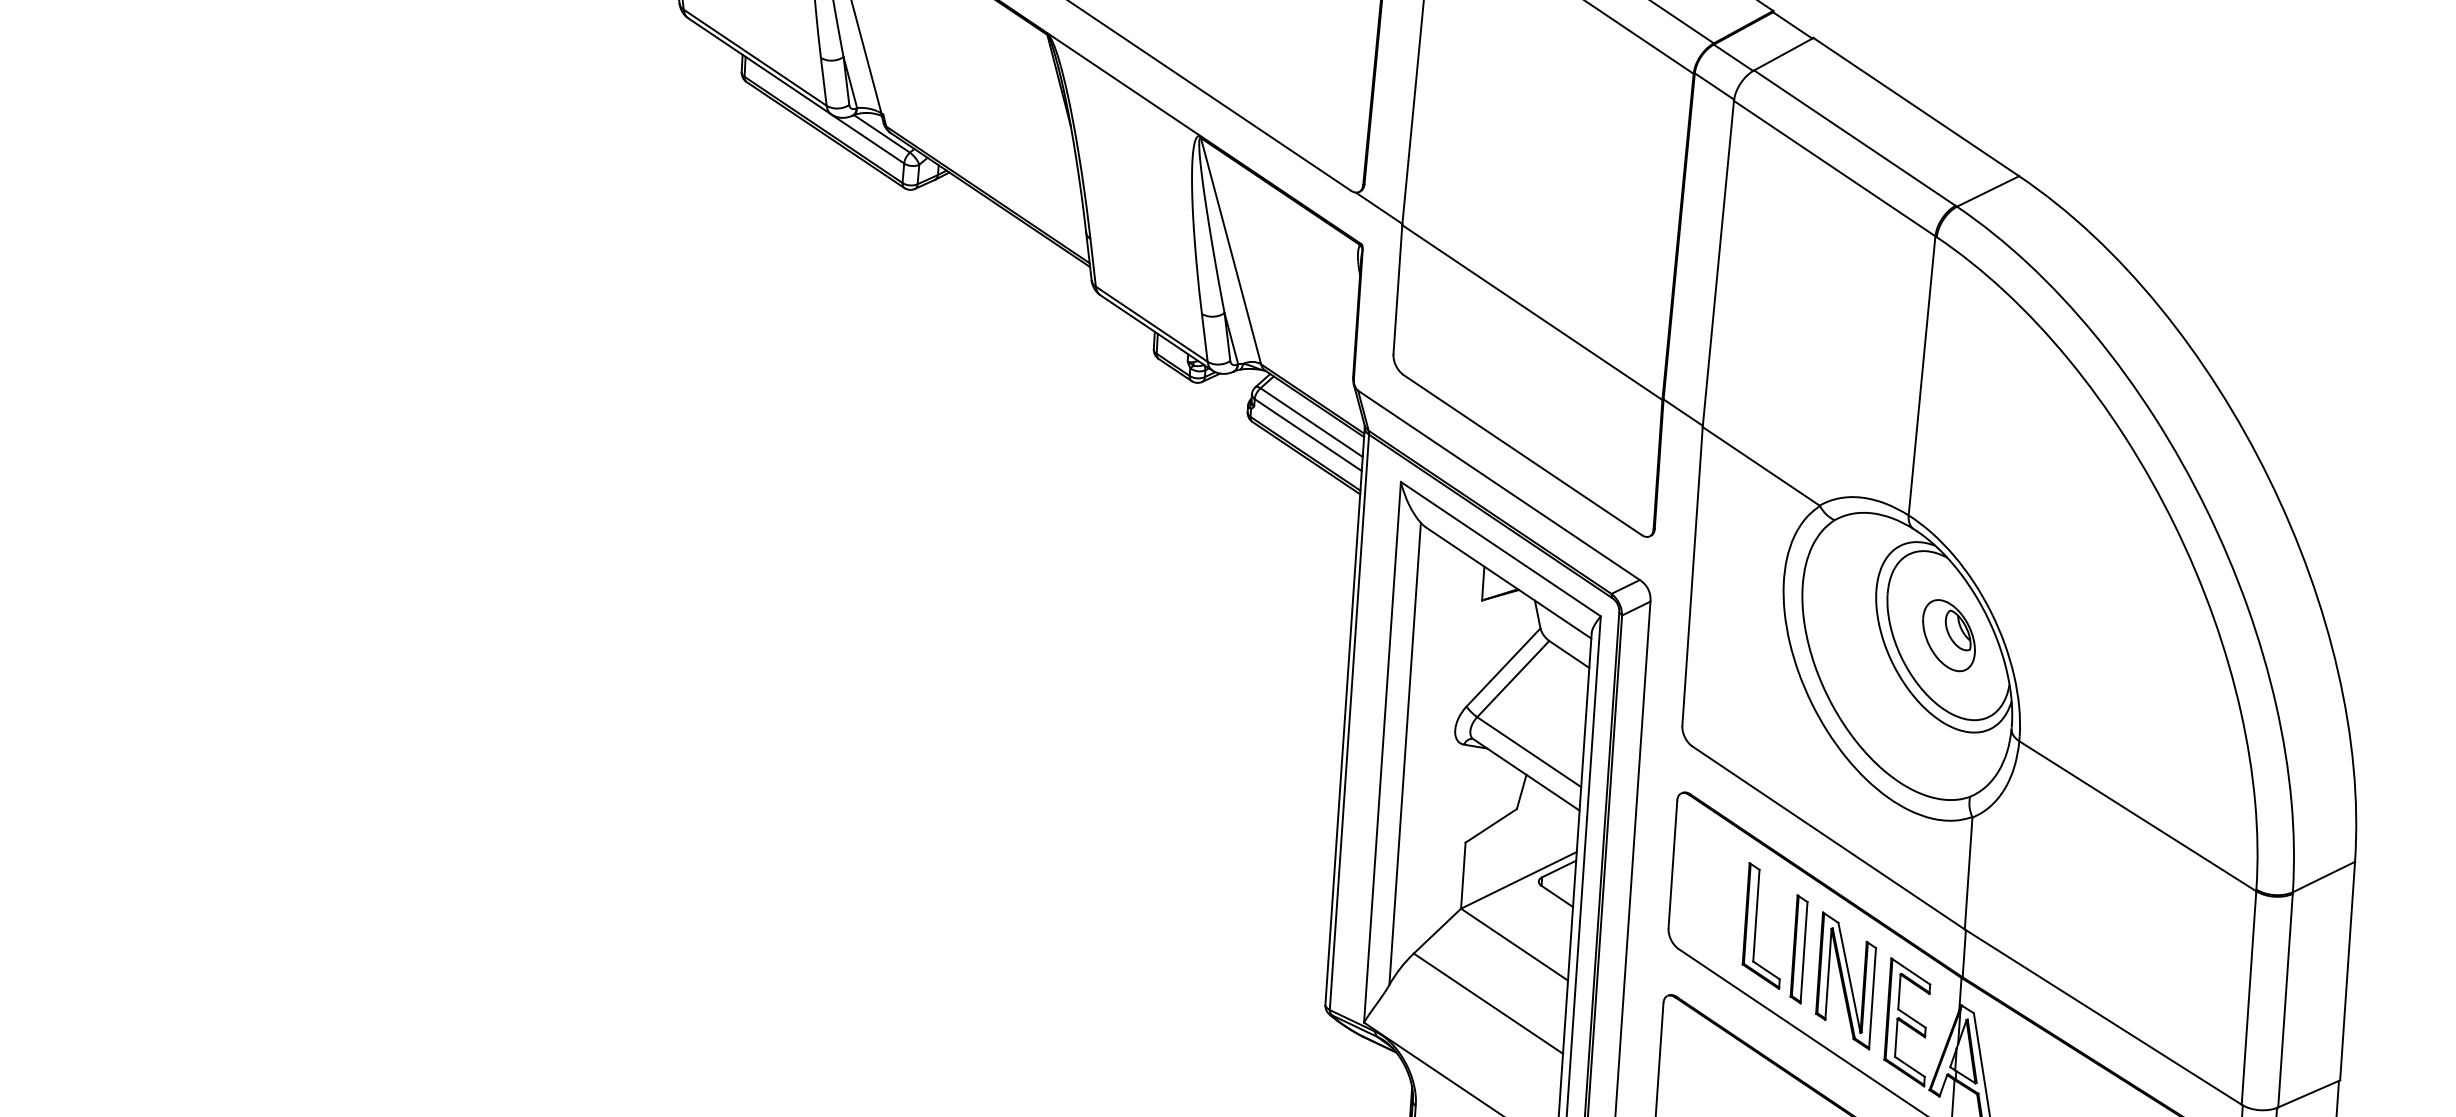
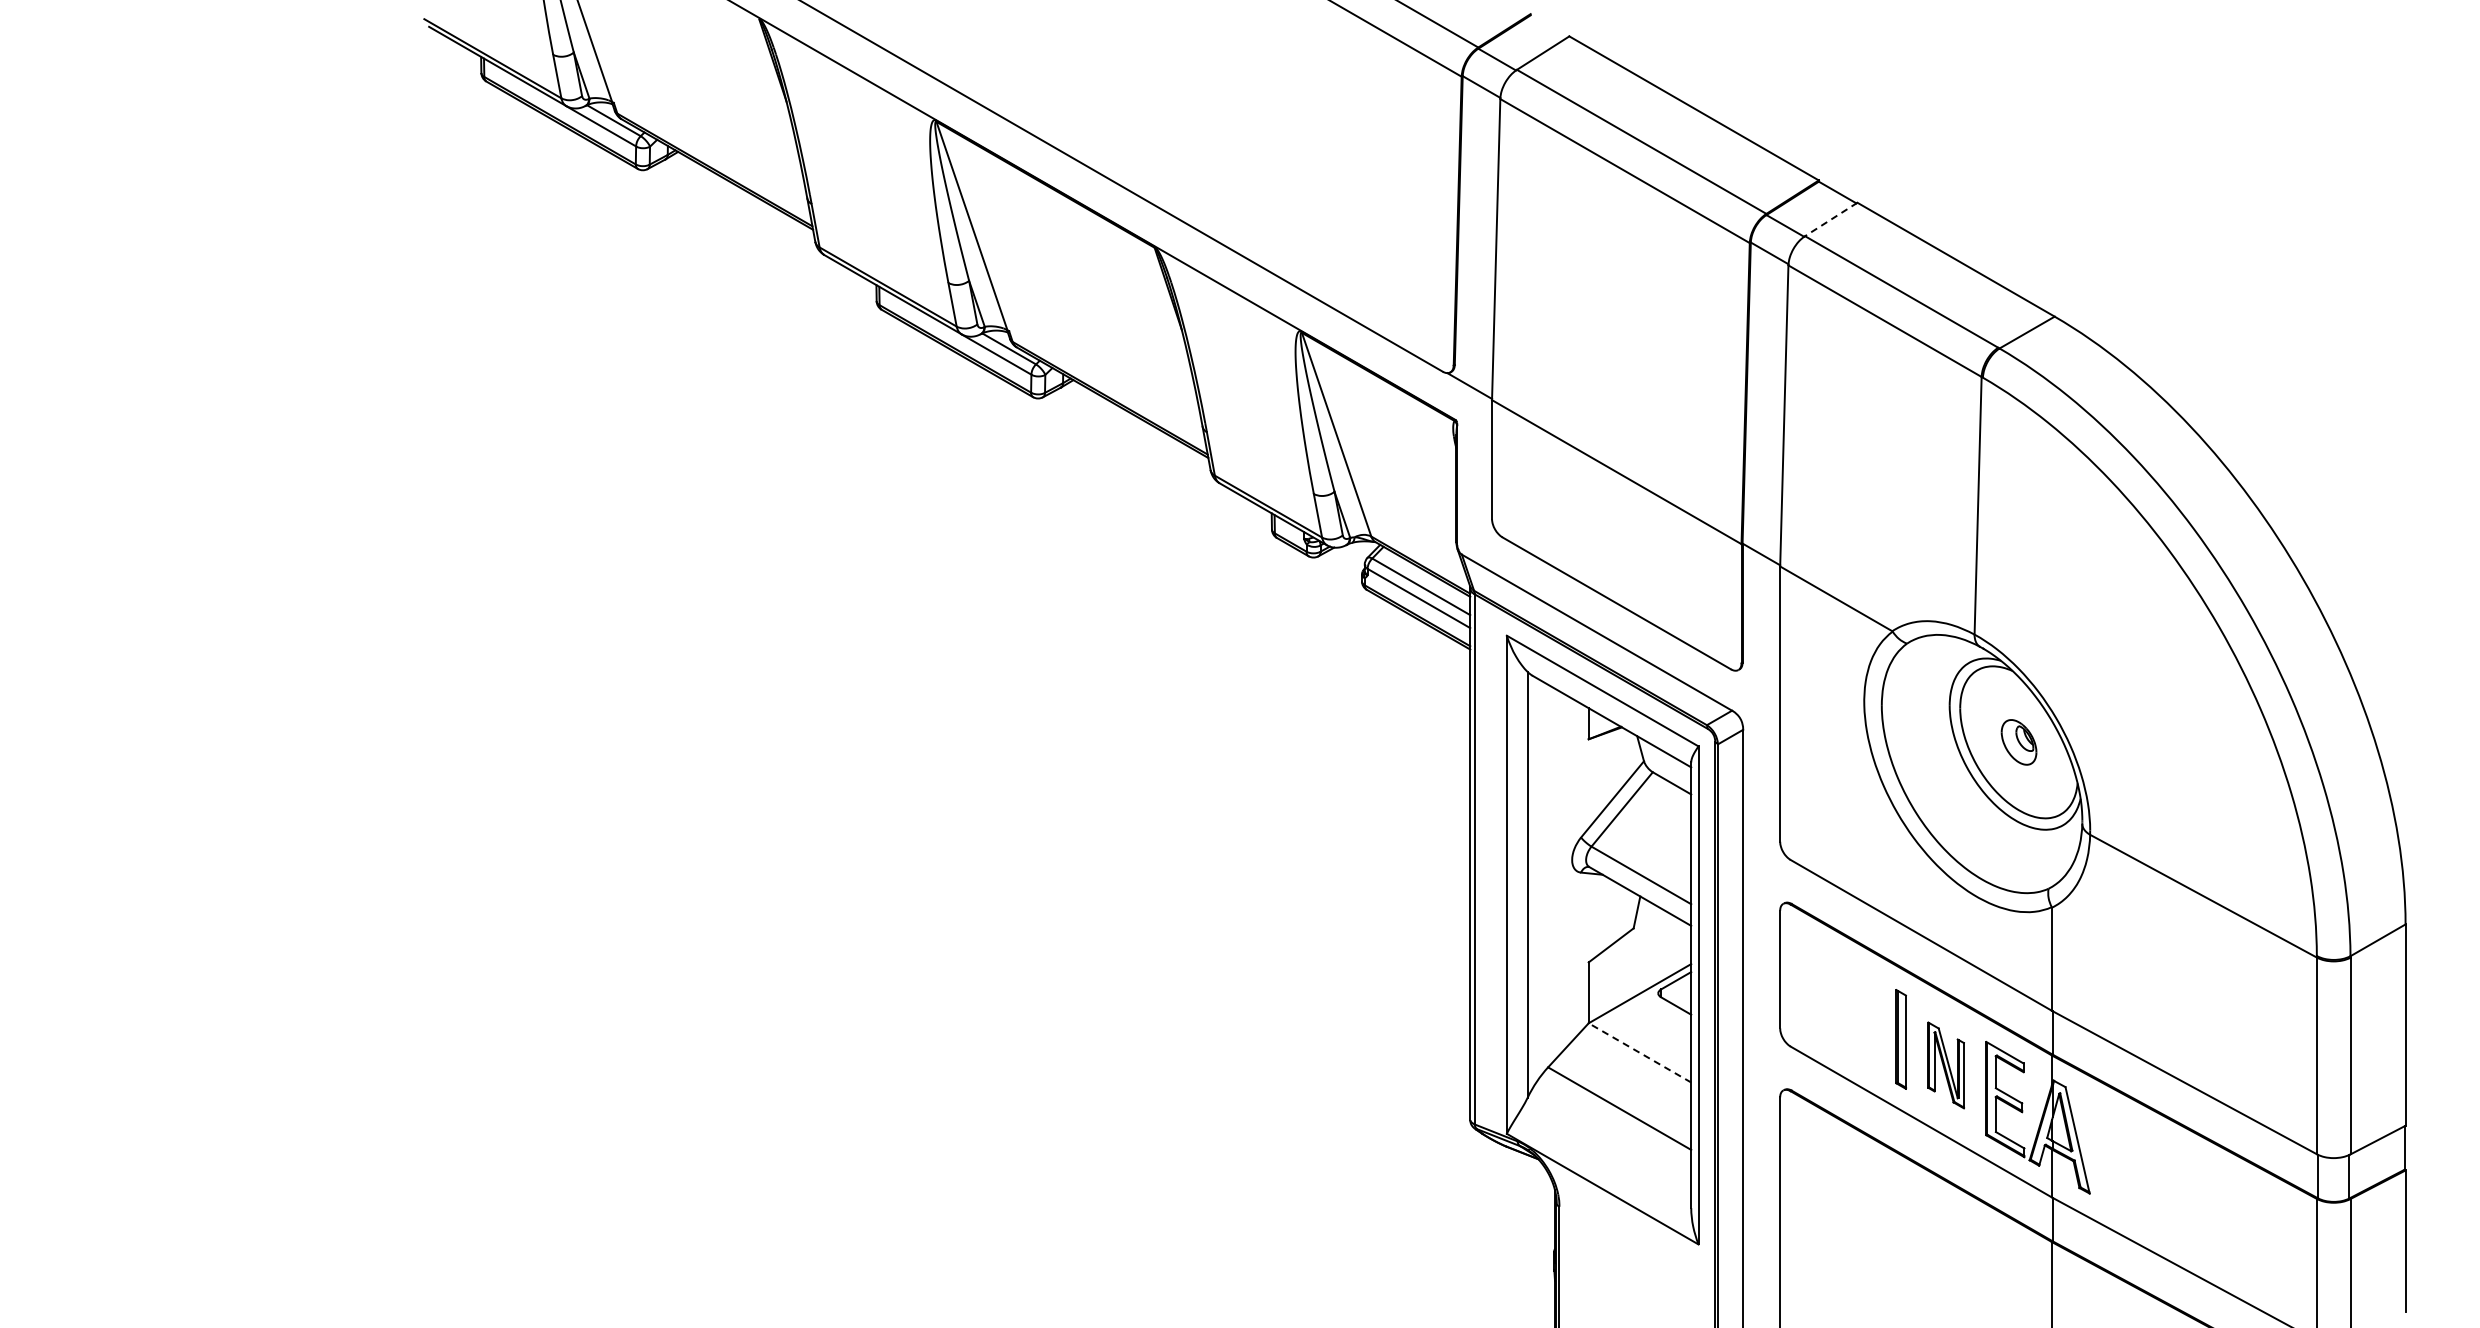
line: (1783, 54) -> (1830, 219), solid -> dashed
part: (1948, 635) -> (2018, 742), size x0.7
part: (1756, 924) -> (1860, 1019), removed
line: (1514, 944) -> (1639, 1052), solid -> dashed
part: (1845, 980) -> (1945, 1065), size x0.7

